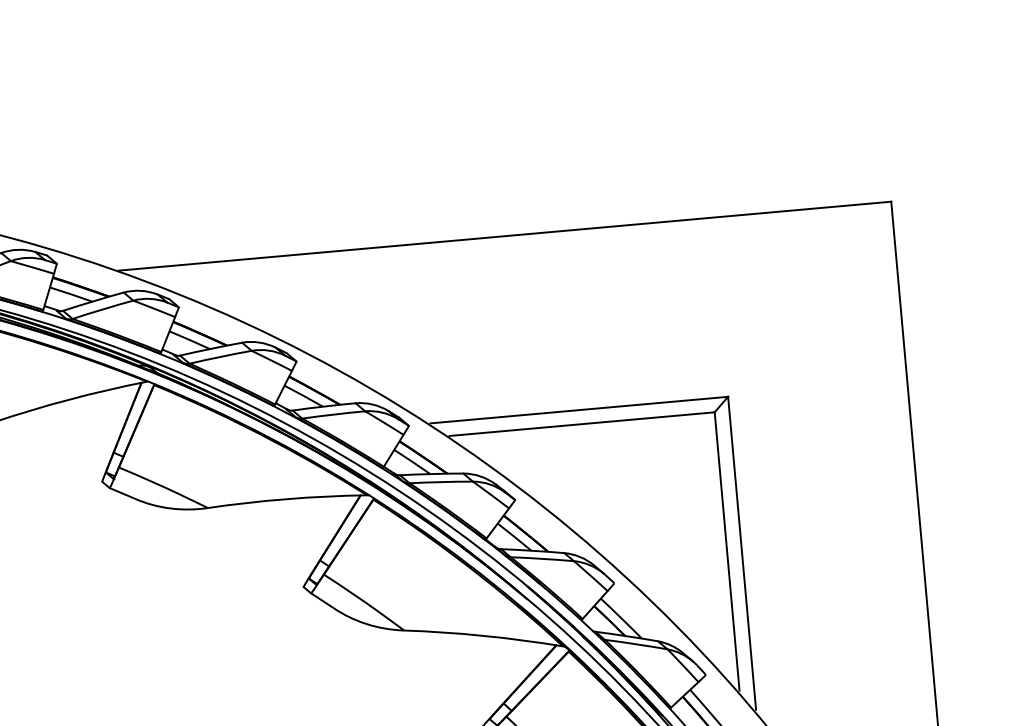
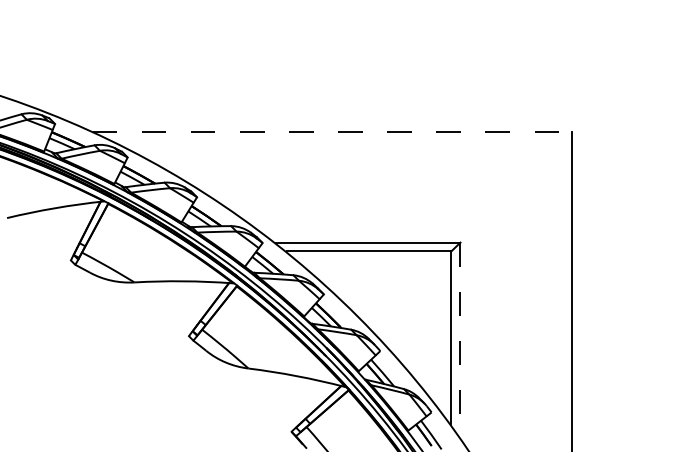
line: (505, 235) -> (332, 131), solid -> dashed
line: (742, 553) -> (460, 339), solid -> dashed

